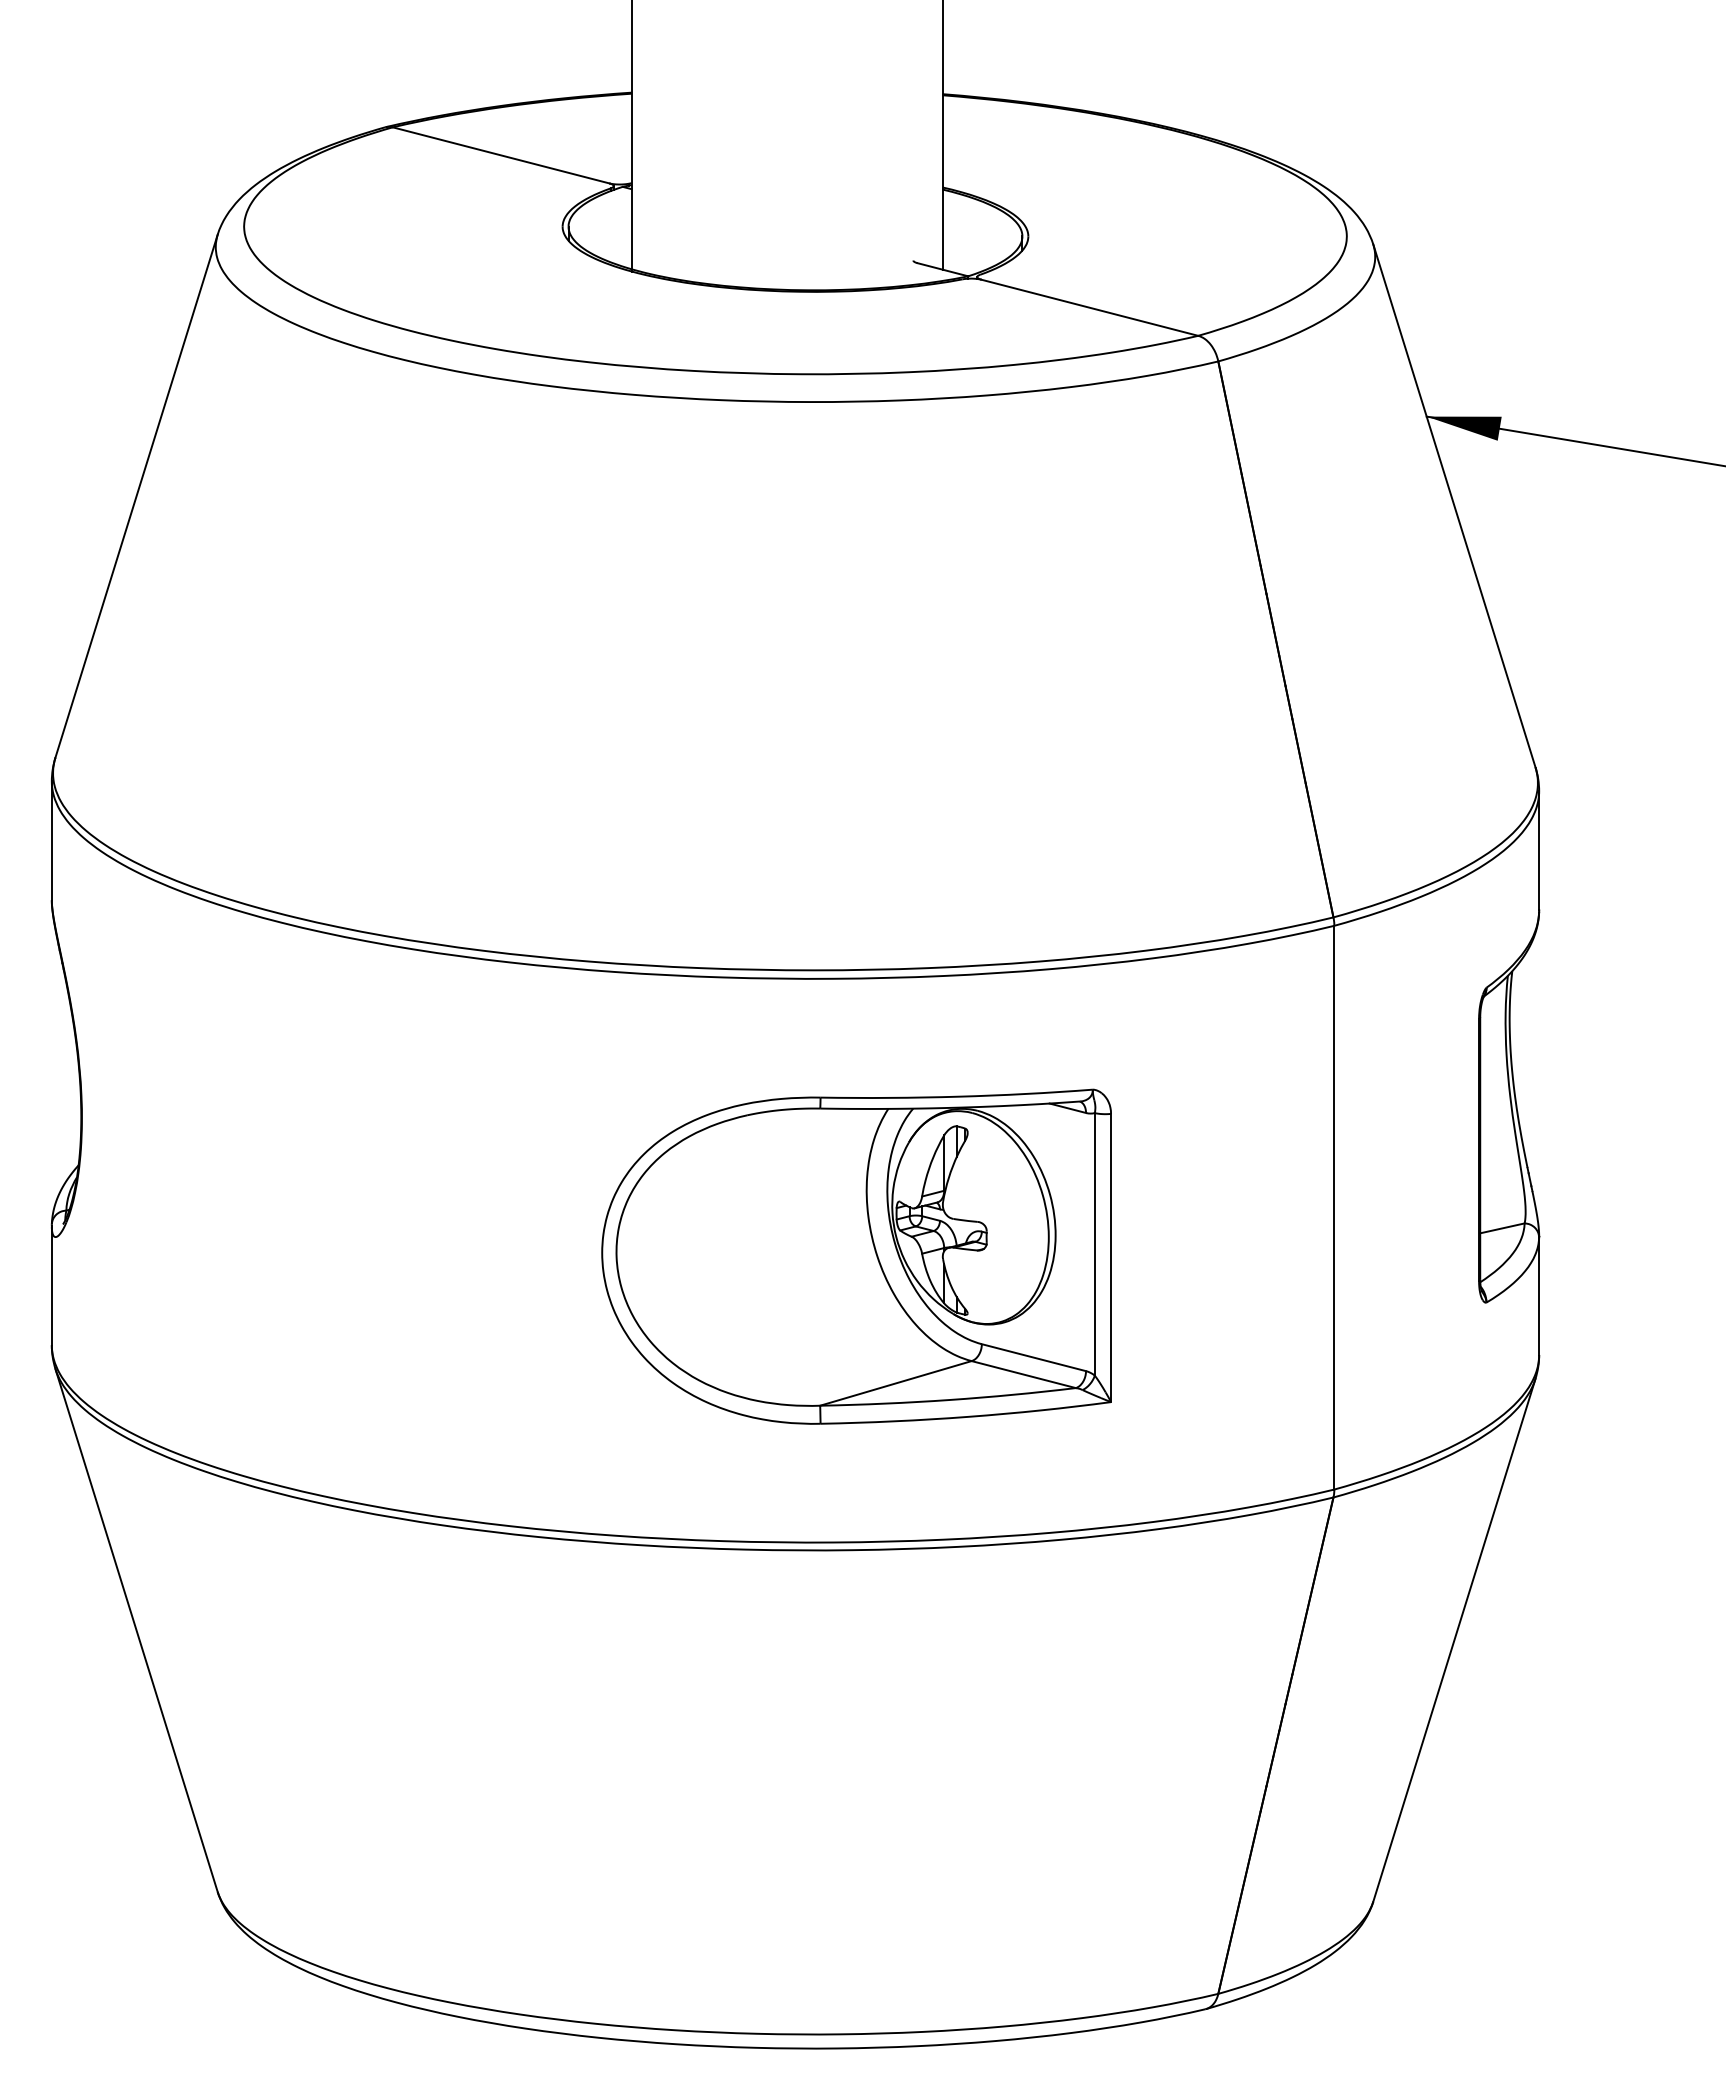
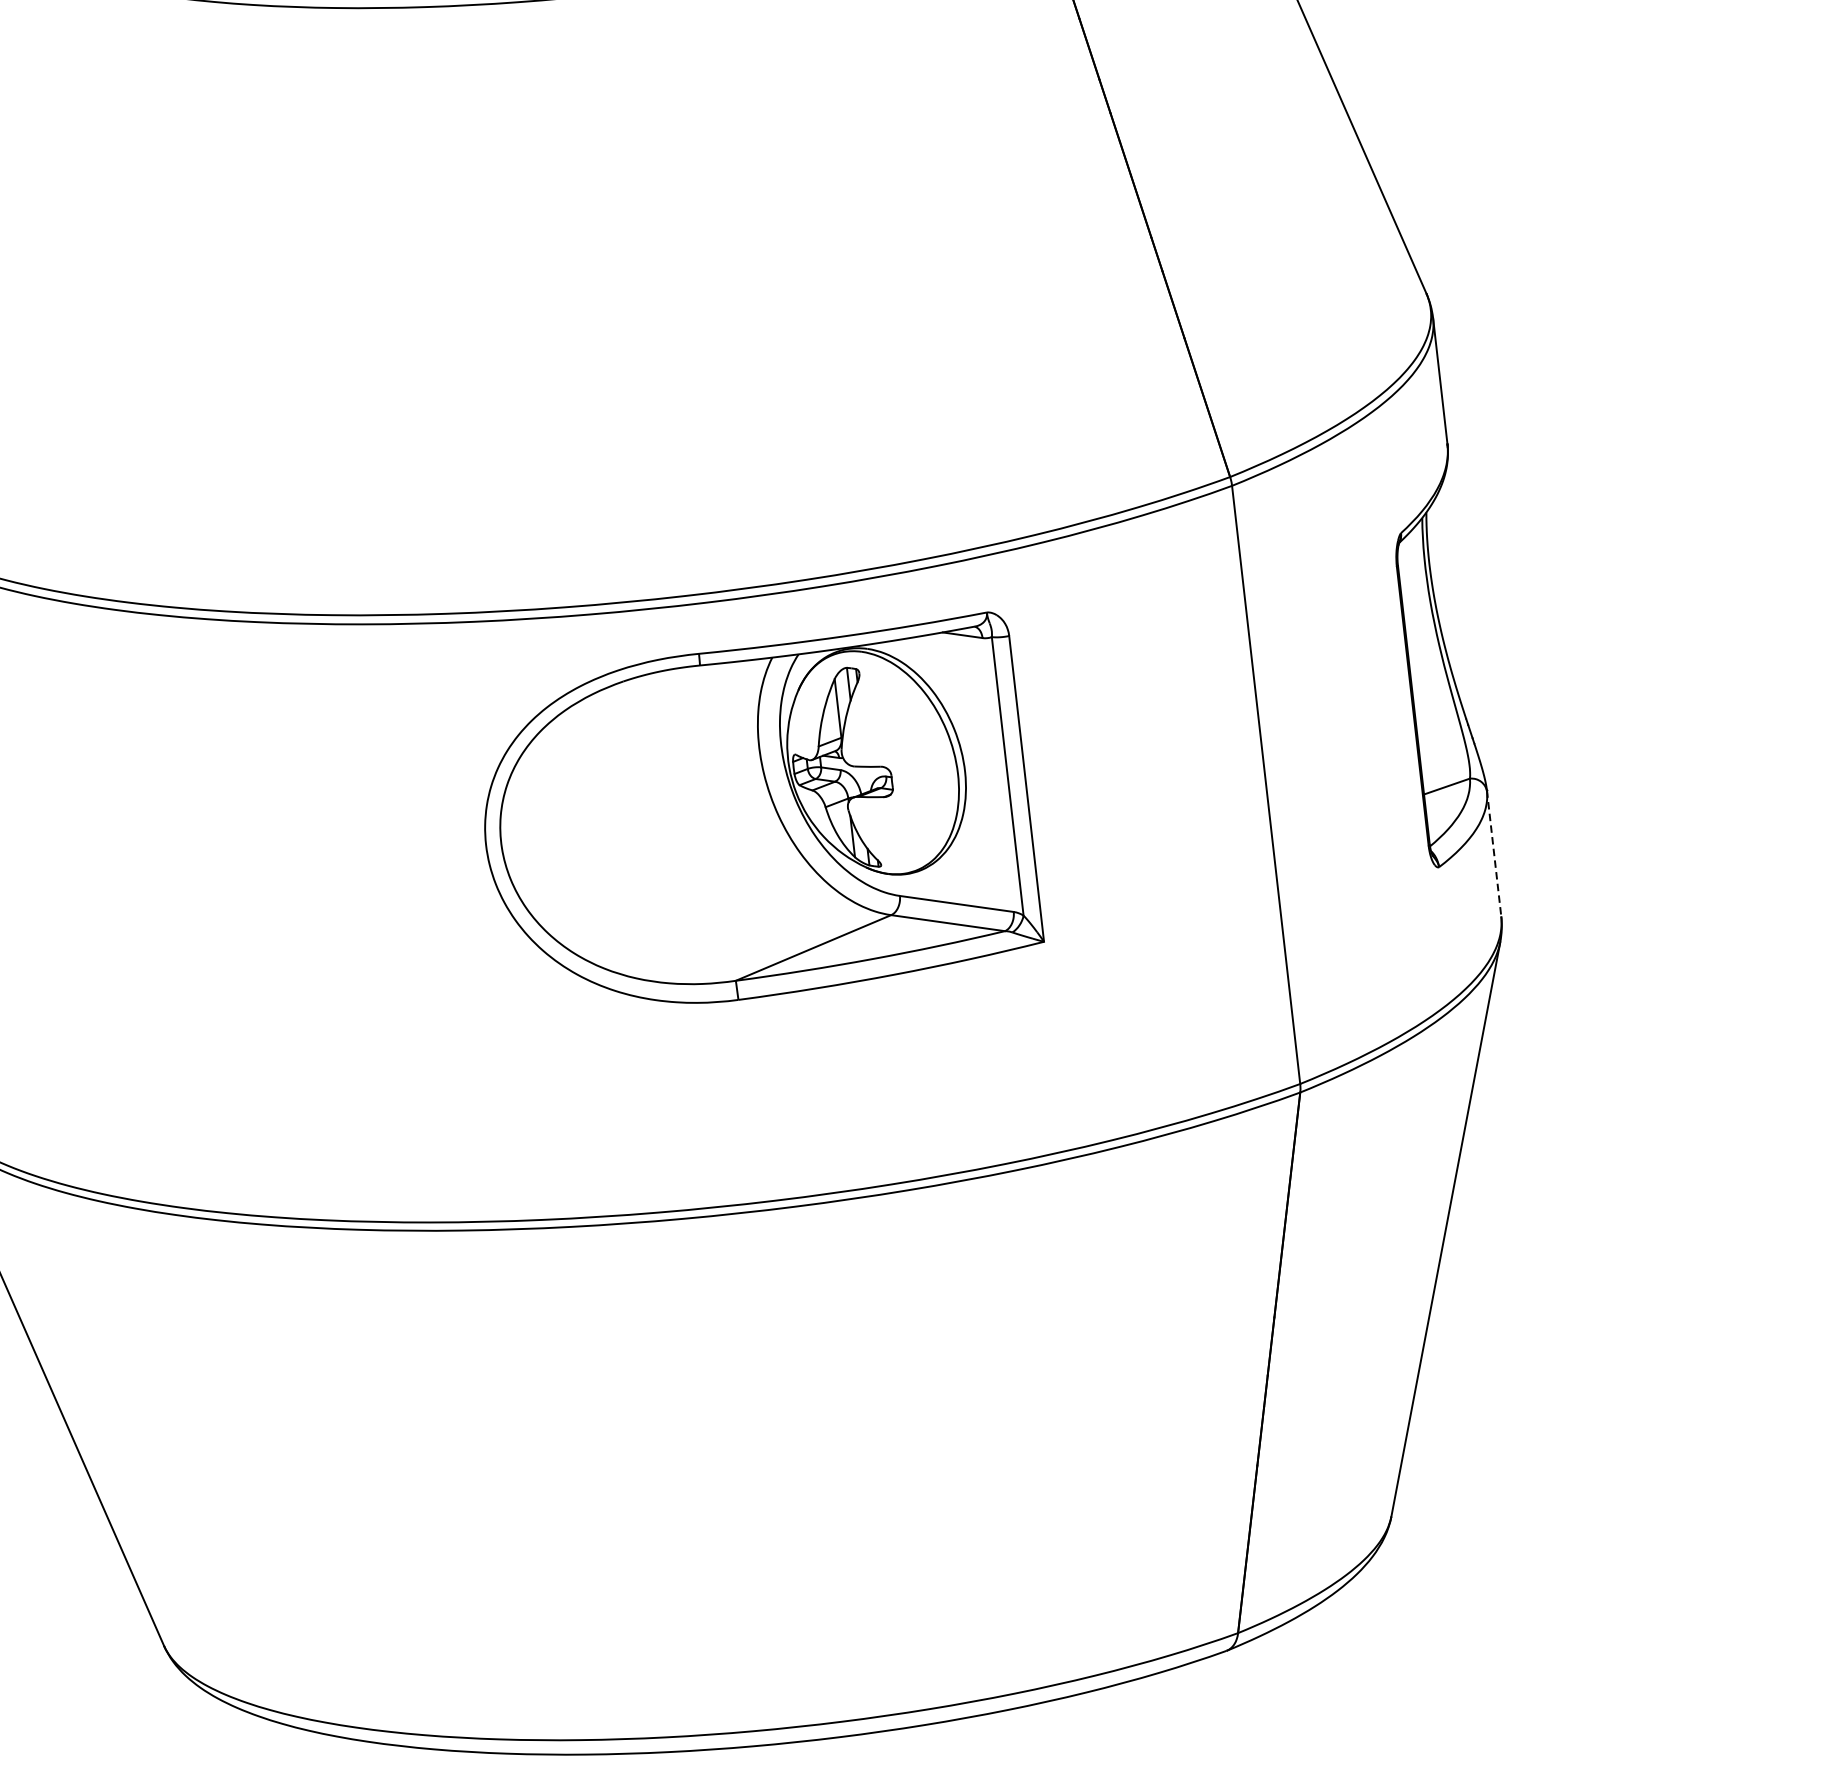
part: (856, 1256) -> (756, 818), moved
line: (1539, 1296) -> (1494, 854), solid -> dashed

